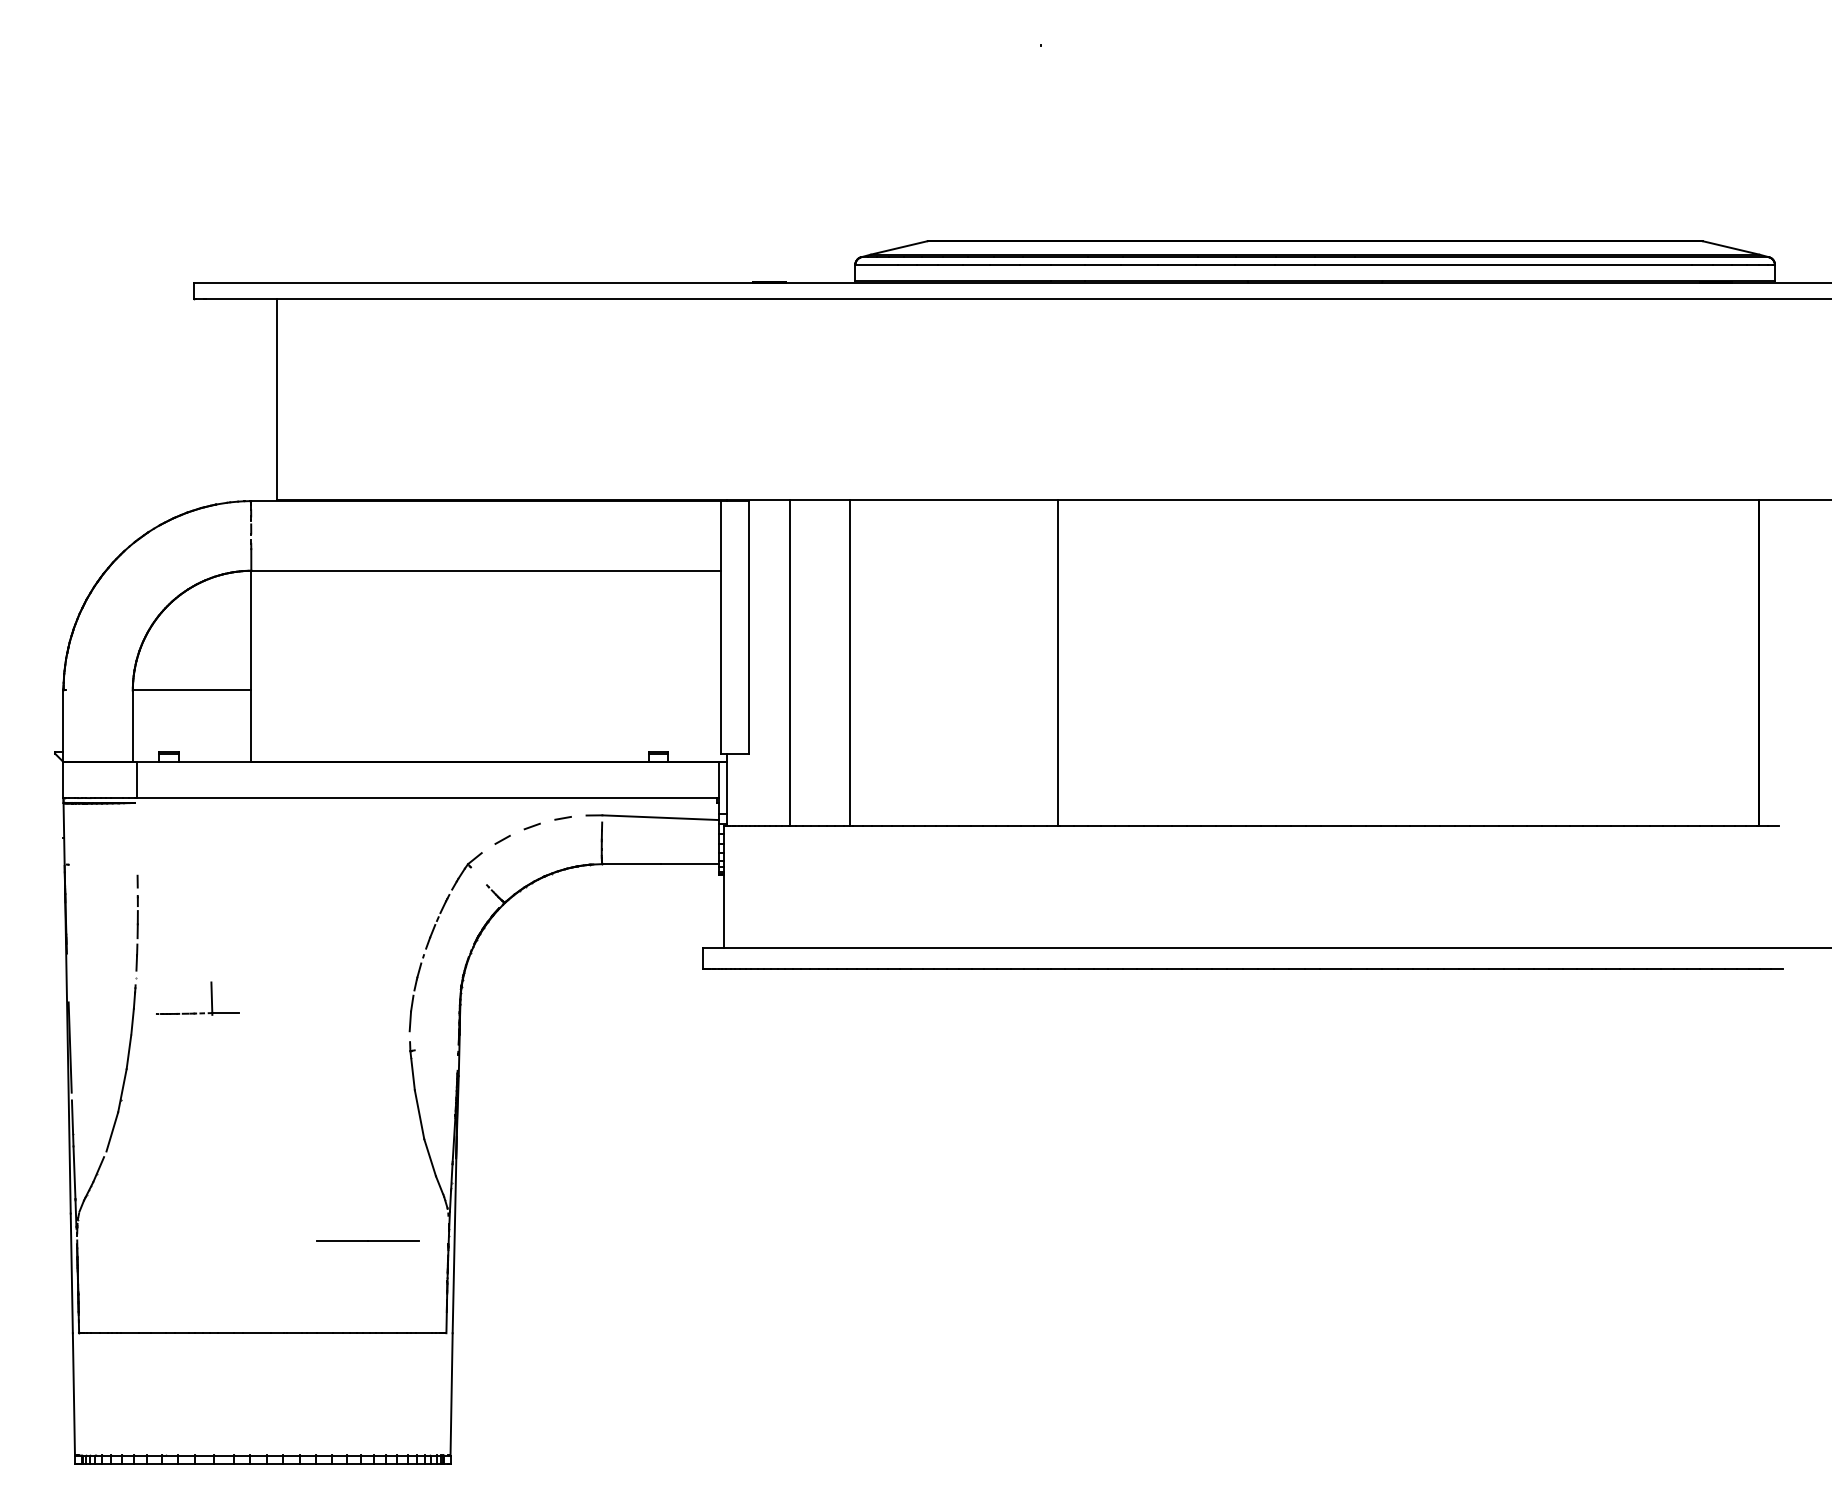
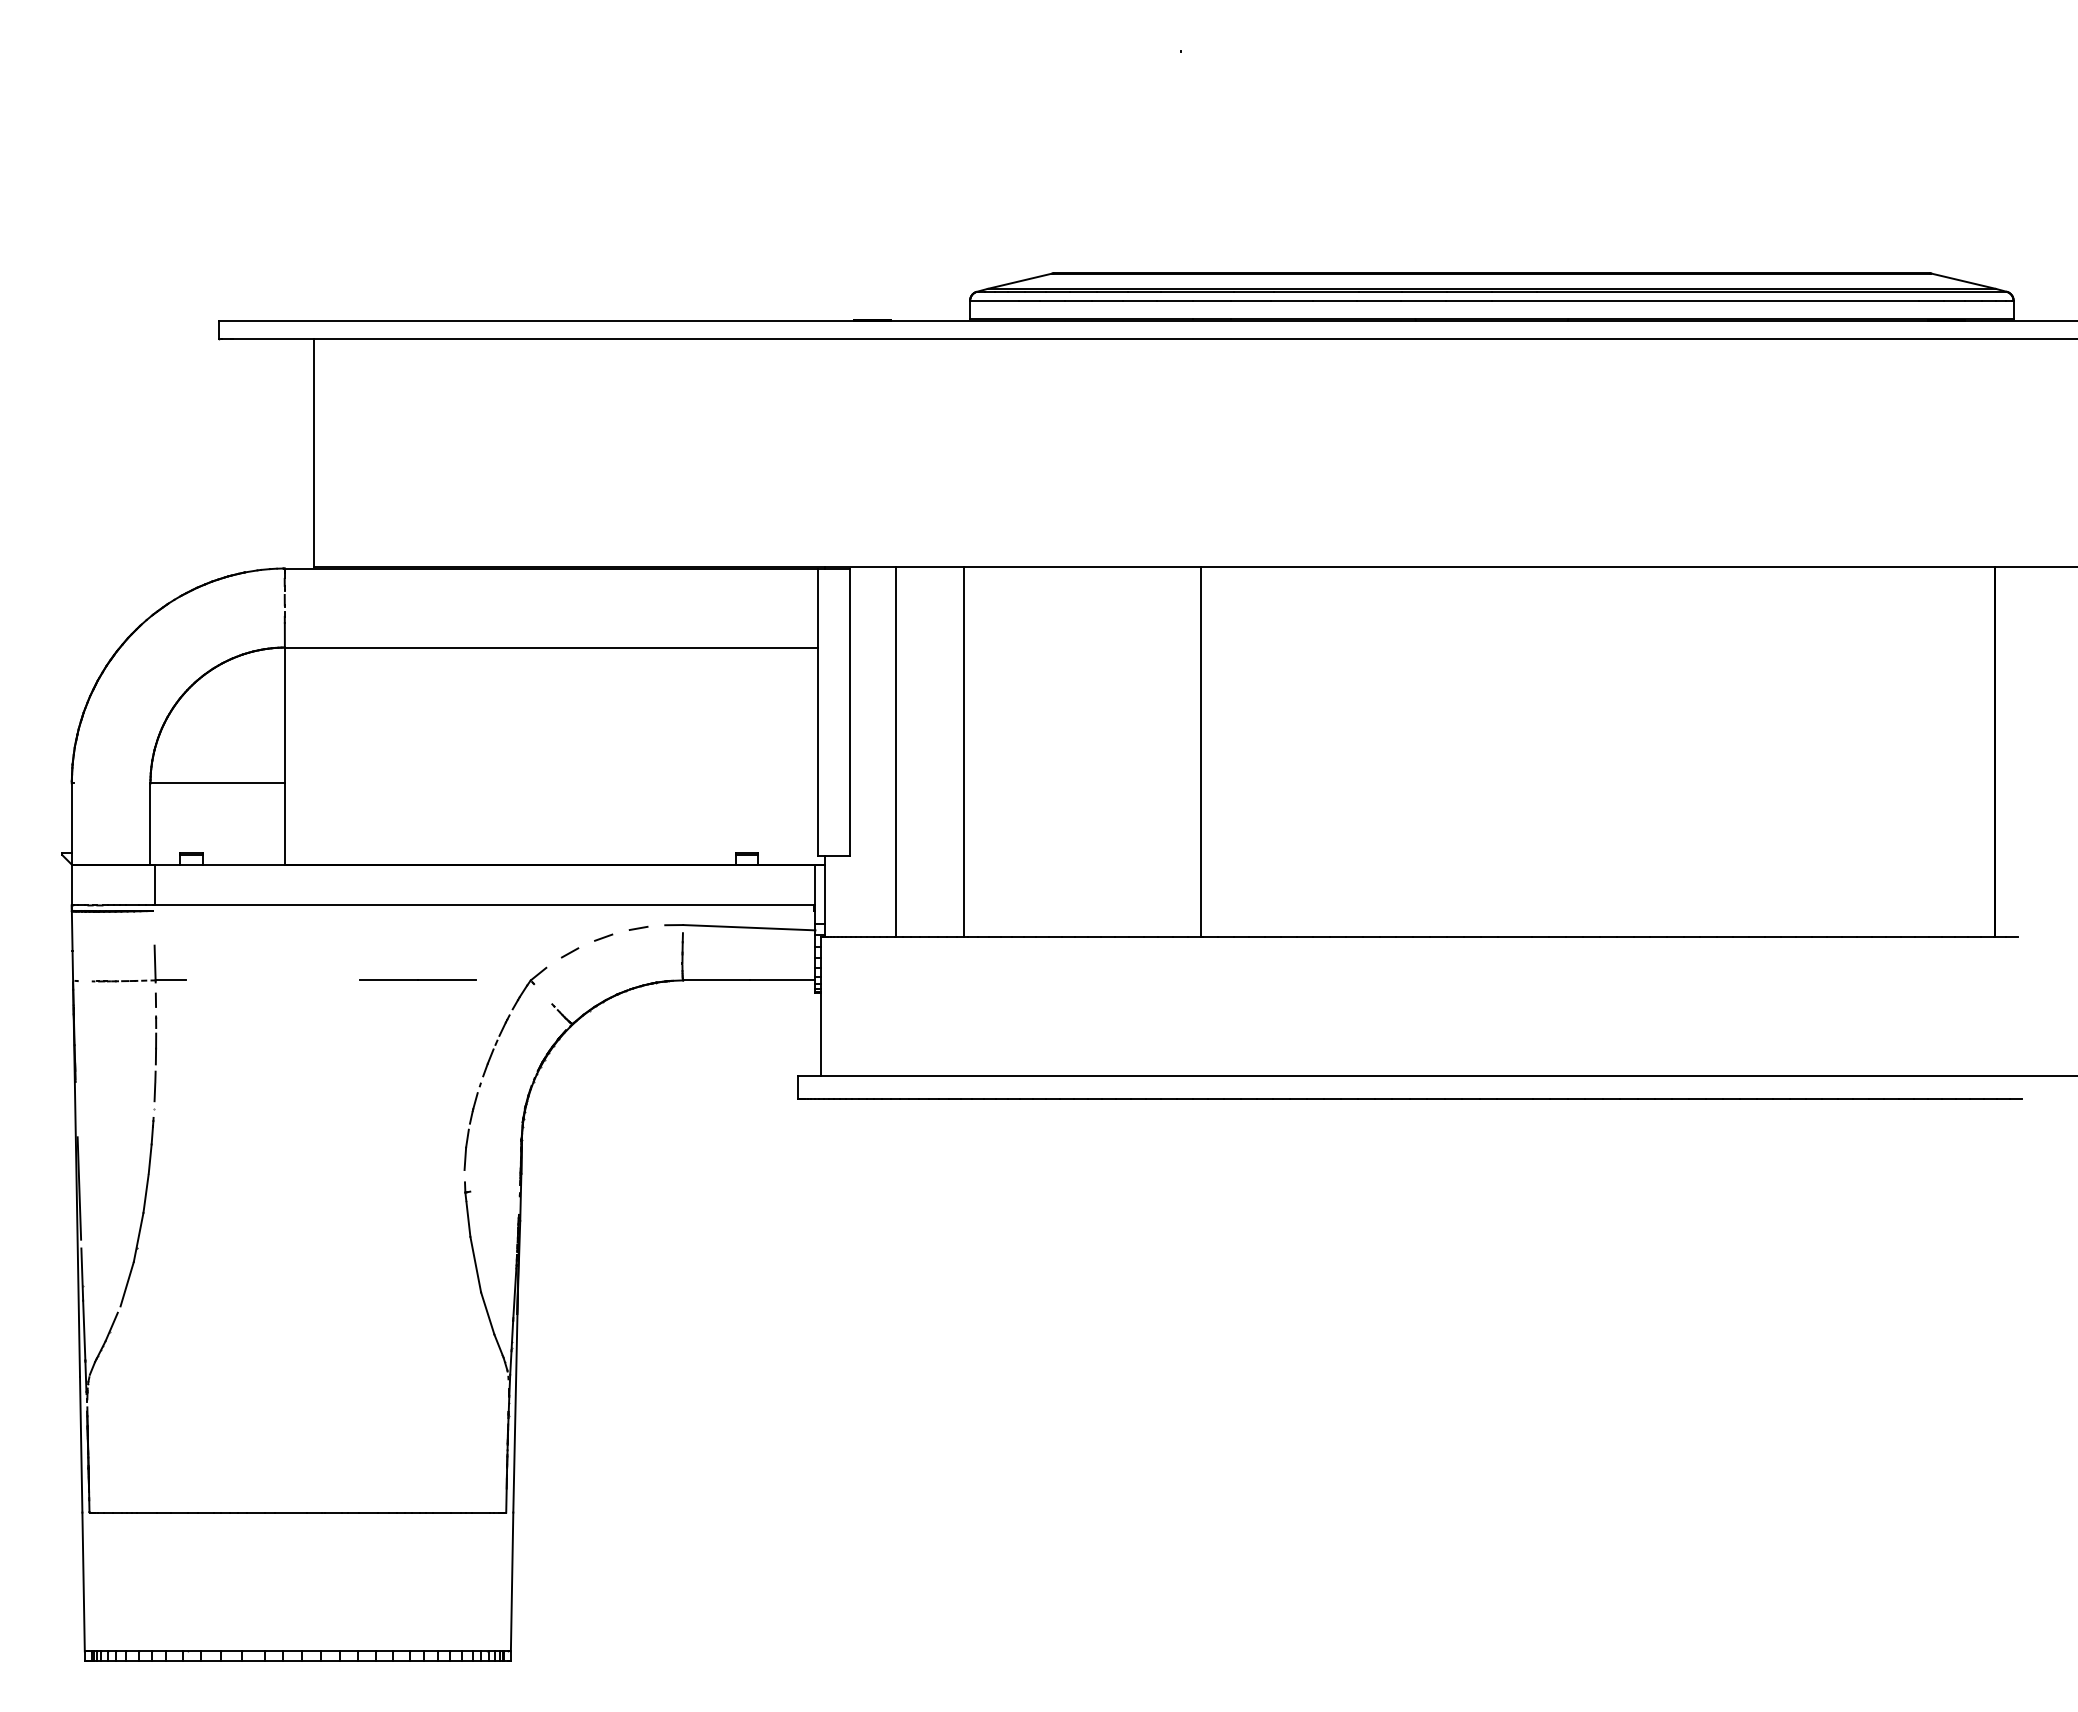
part: (211, 998) -> (154, 963), moved
line: (368, 1239) -> (417, 979), moved

